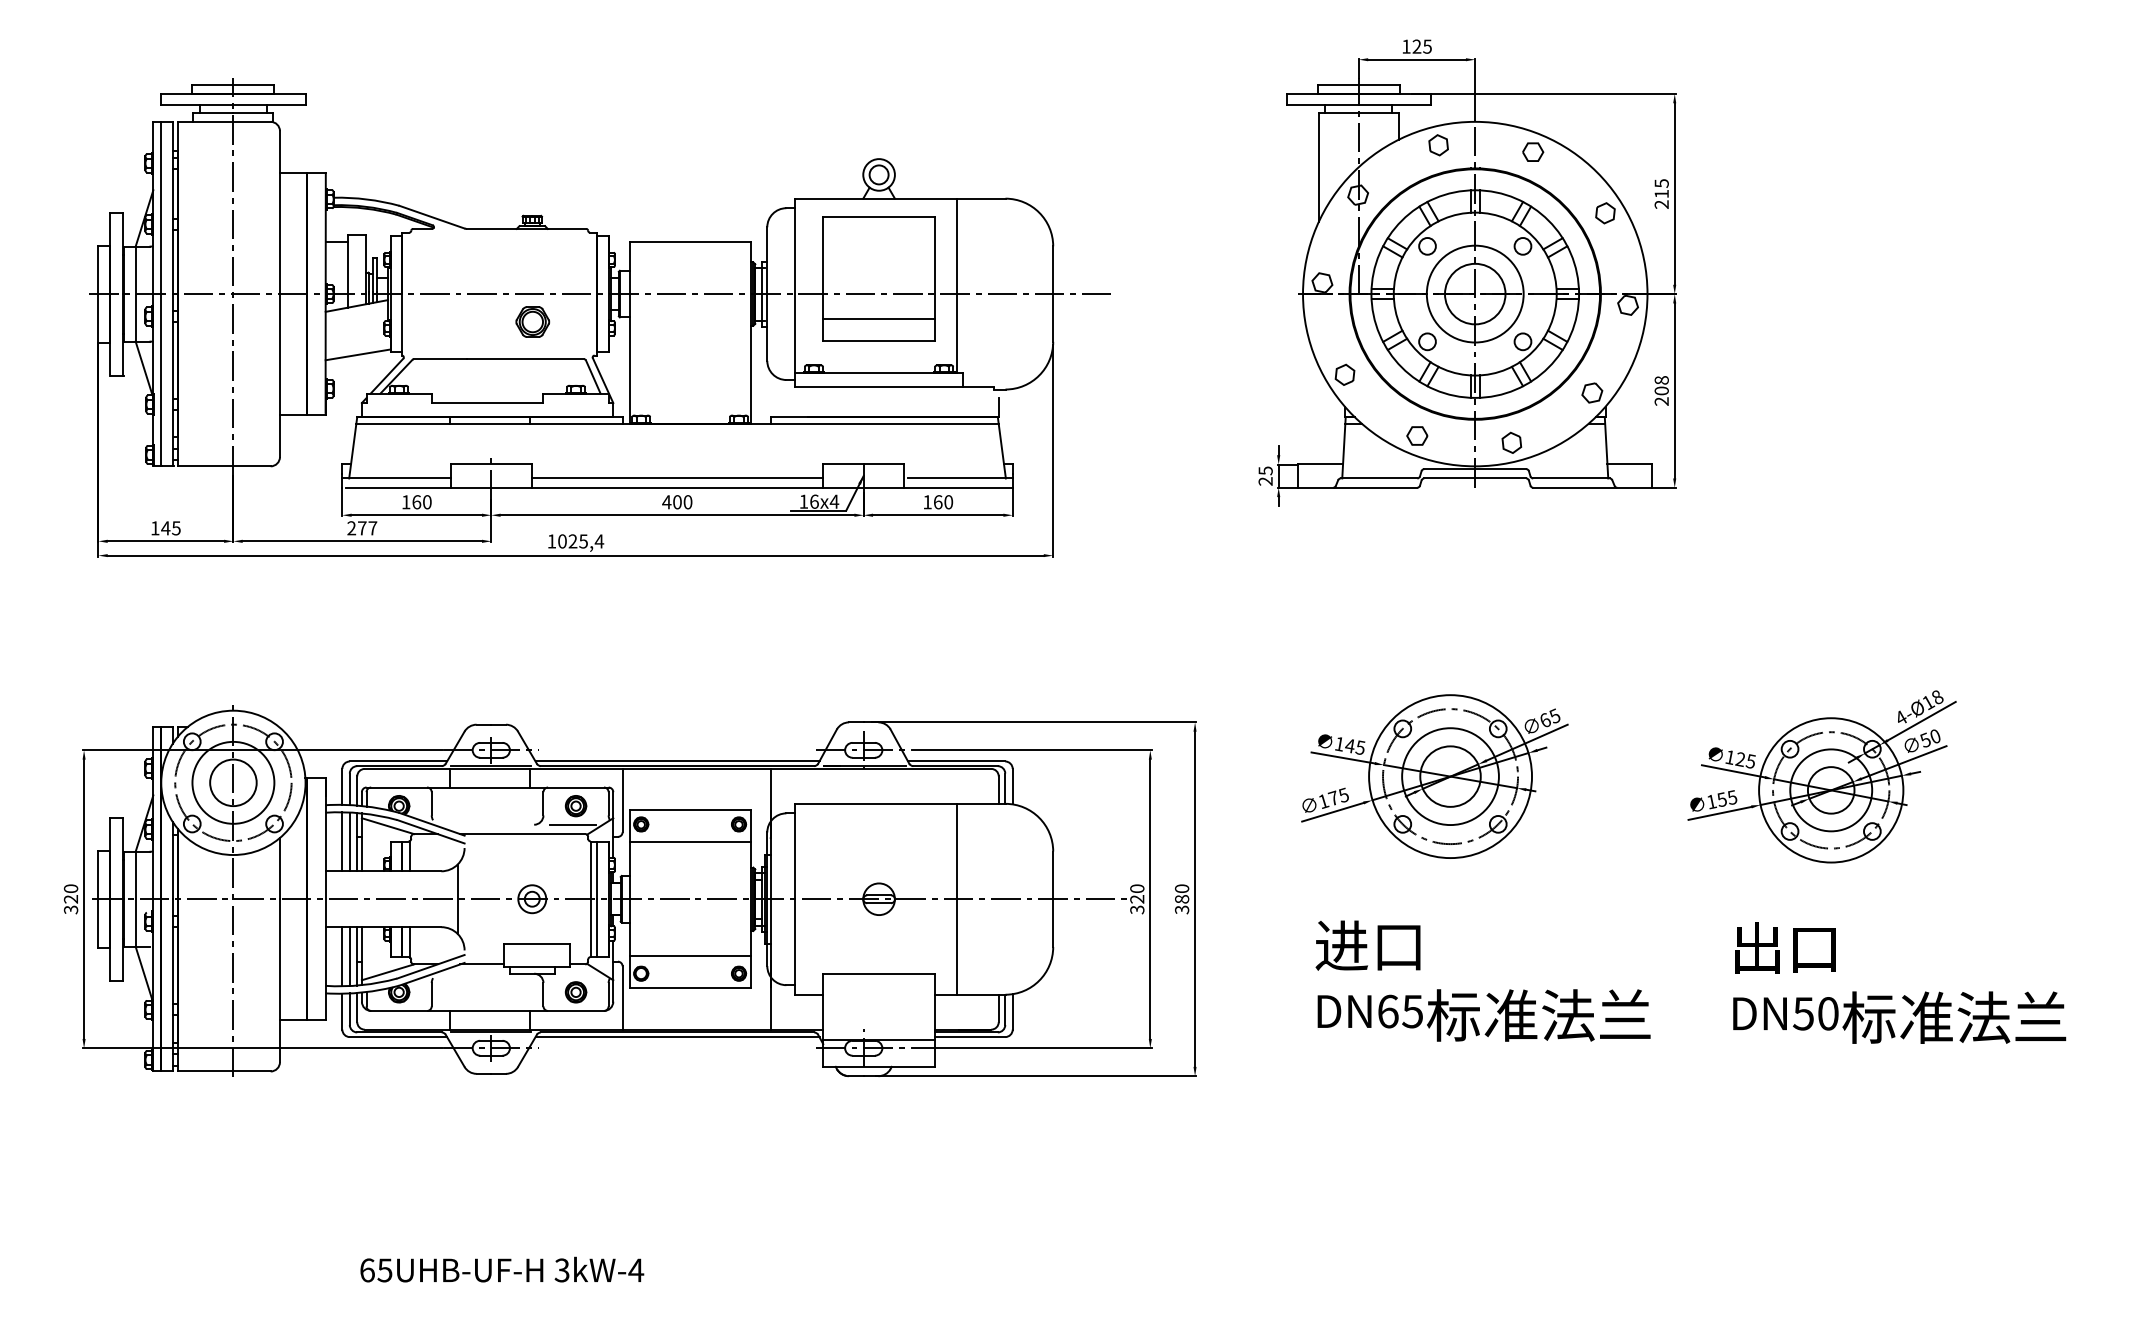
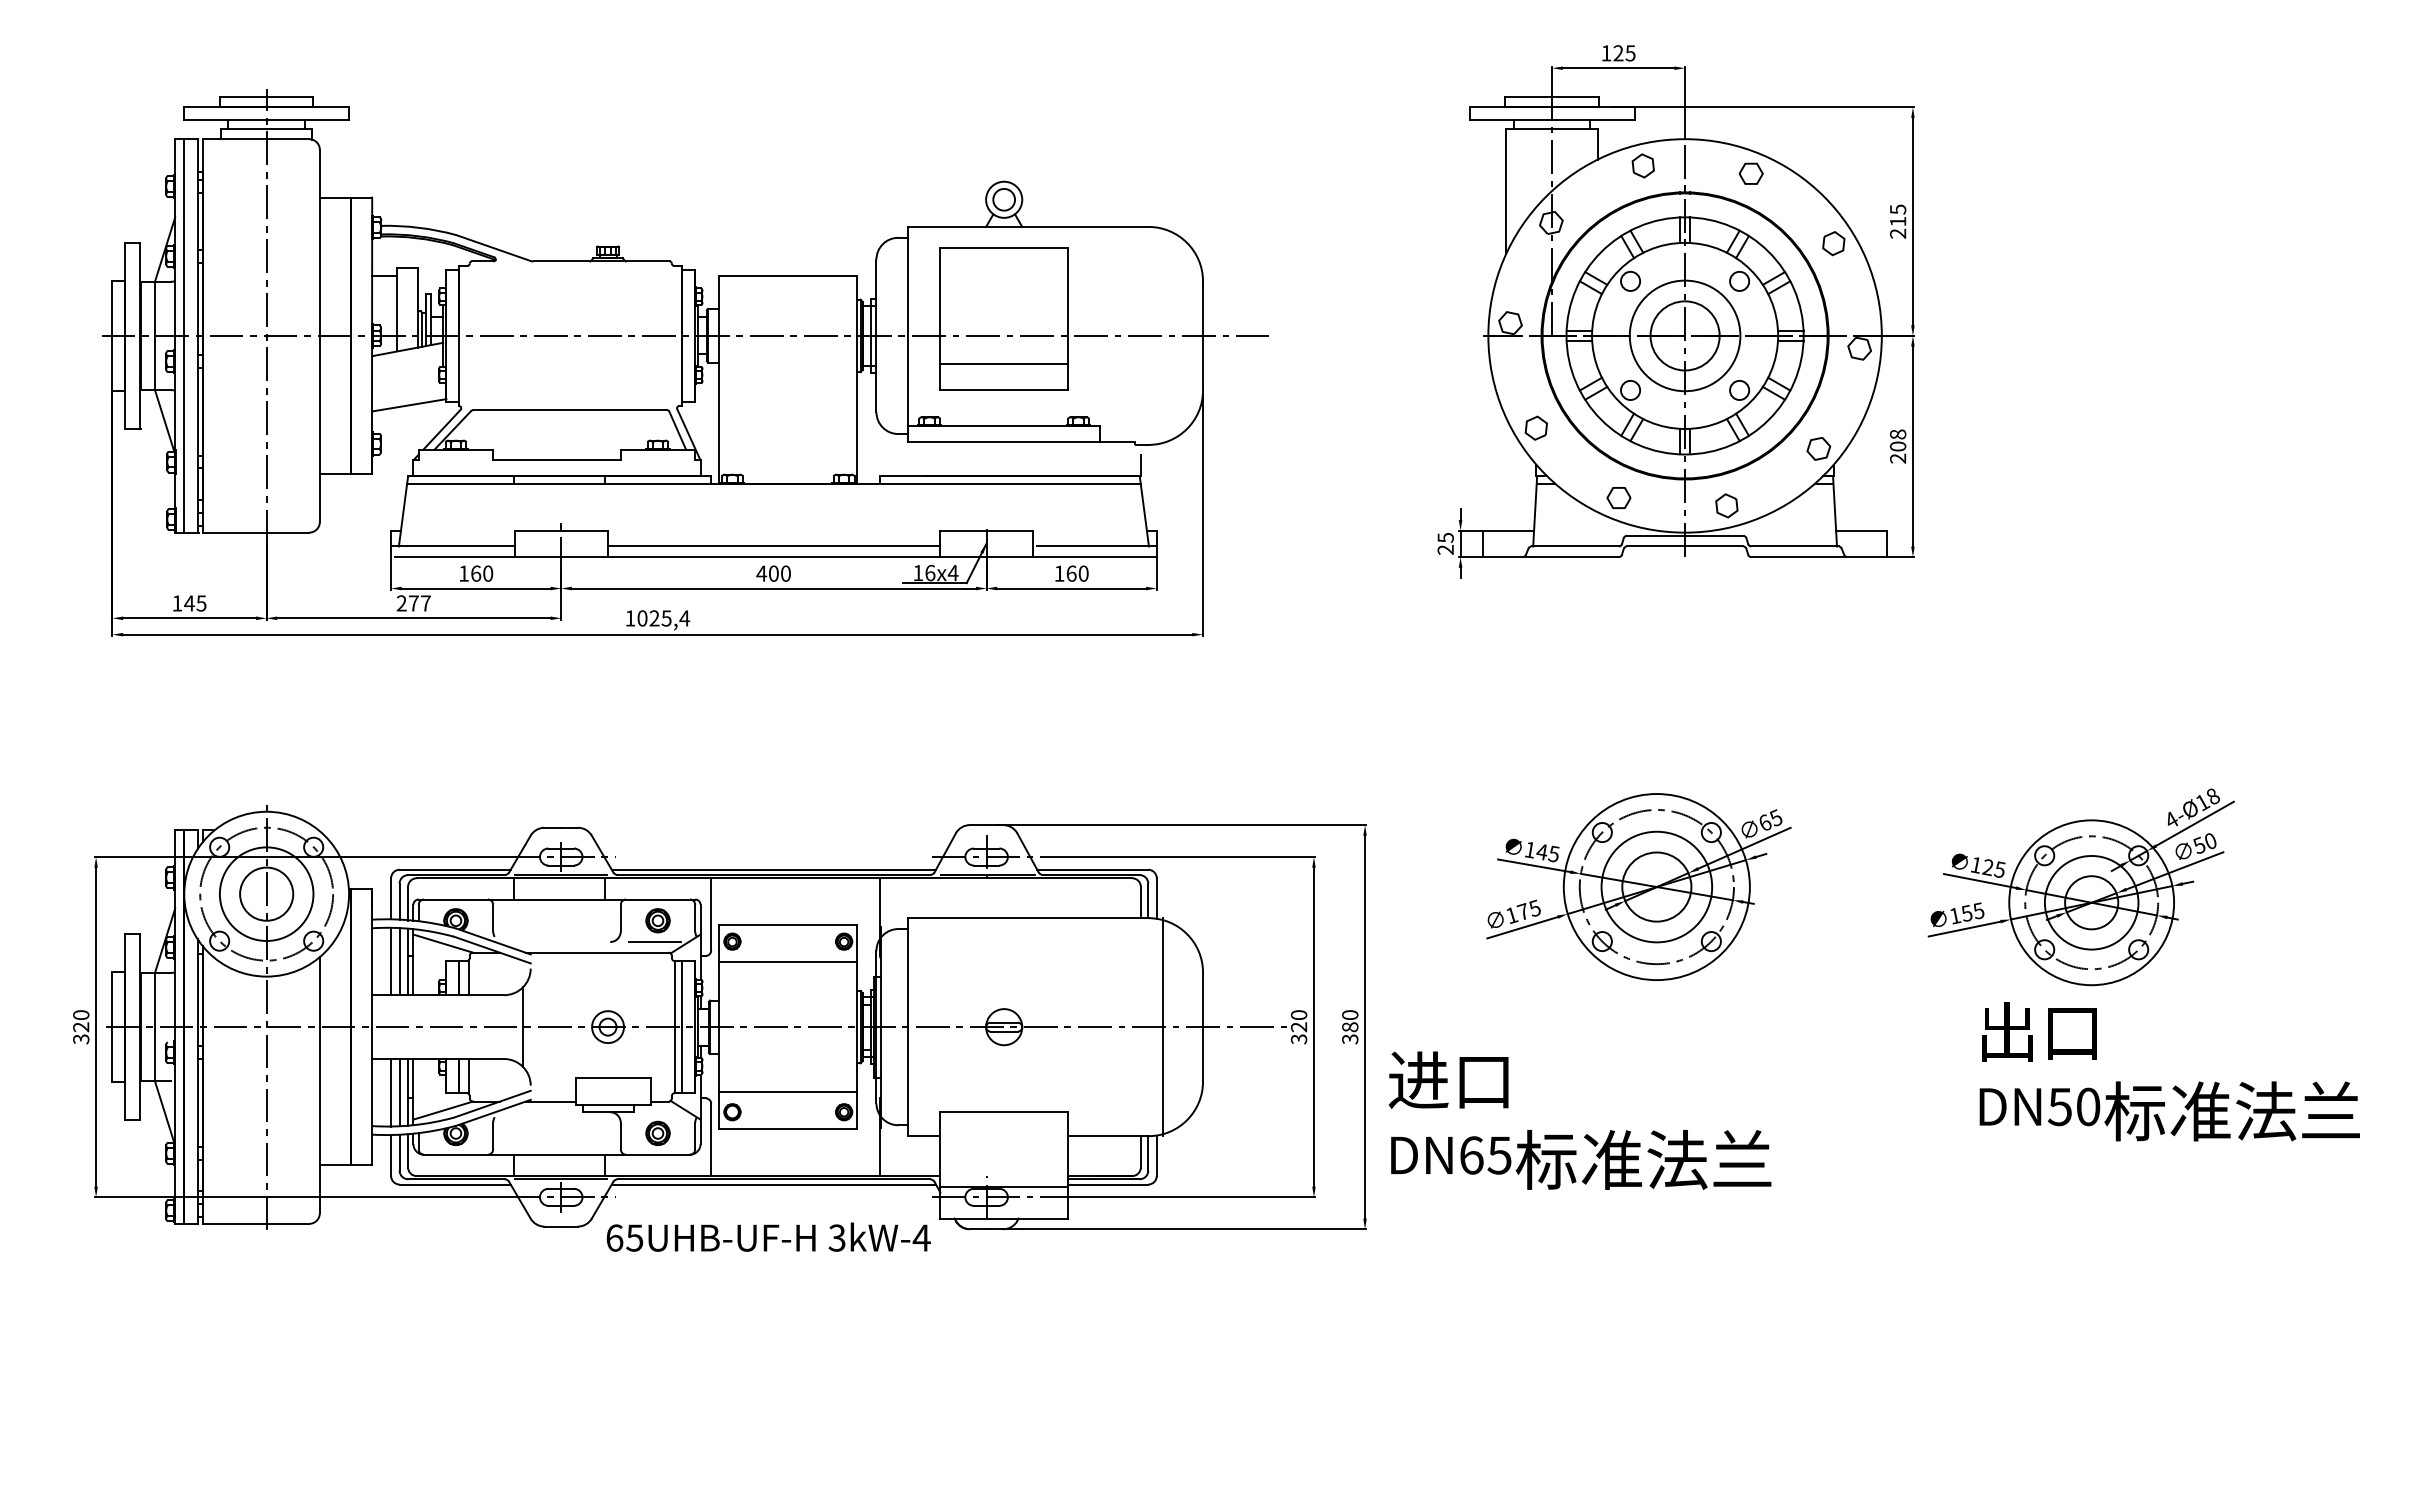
line: (956, 285) -> (1092, 326), removed
part: (532, 321) -> (608, 367), removed
line: (956, 899) -> (1162, 1027), moved
text: (1482, 980) -> (1579, 1120), moved
text: (1899, 982) -> (2169, 1071), moved
text: (502, 1269) -> (768, 1236), moved

